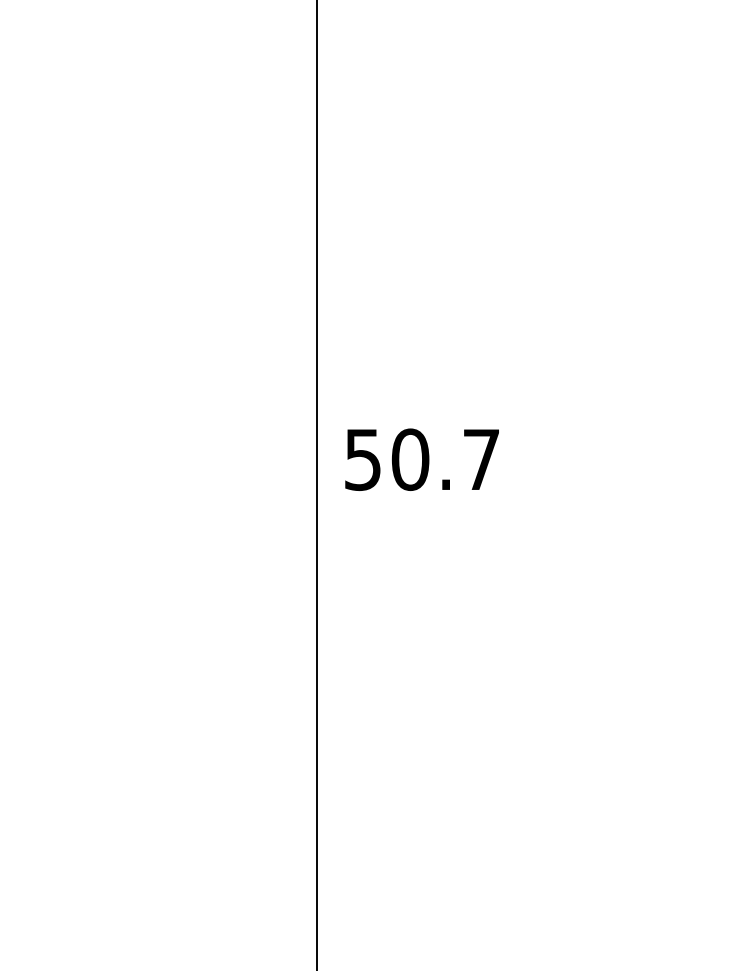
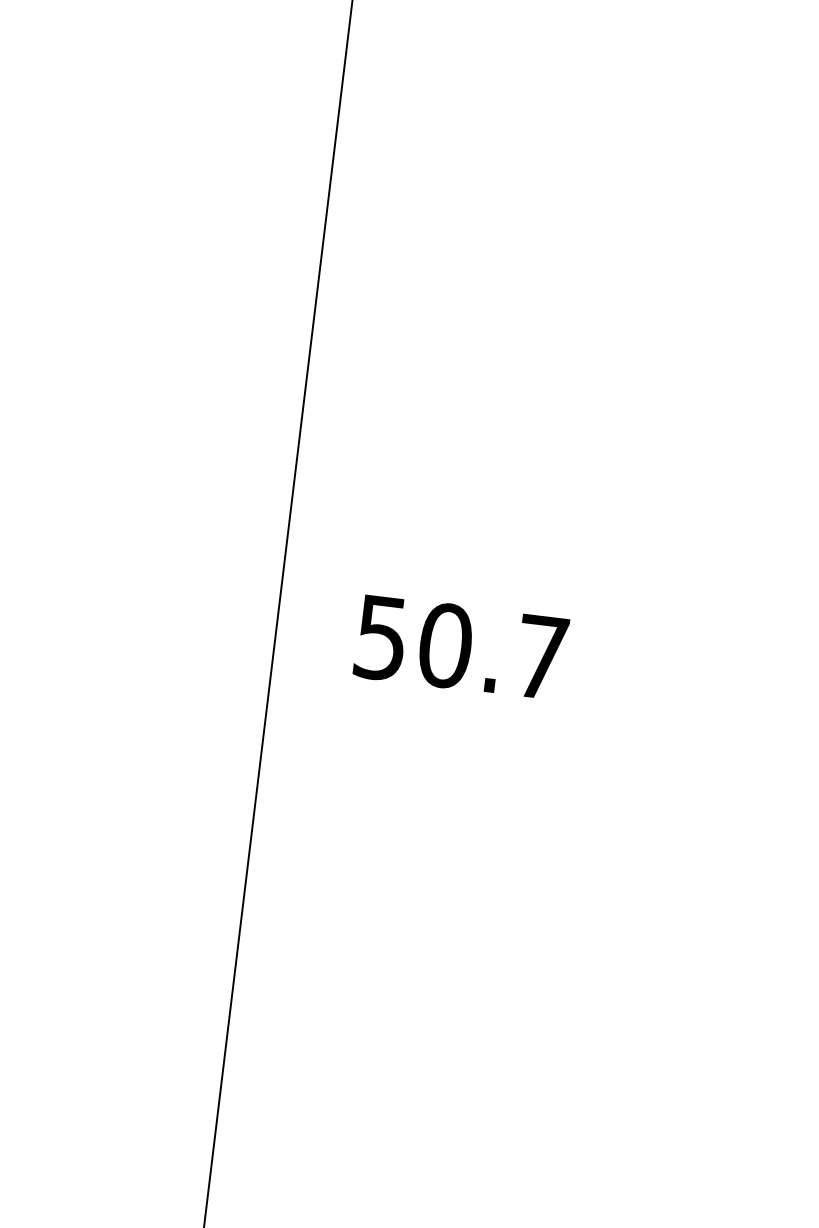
text: (421, 459) -> (460, 647), moved

